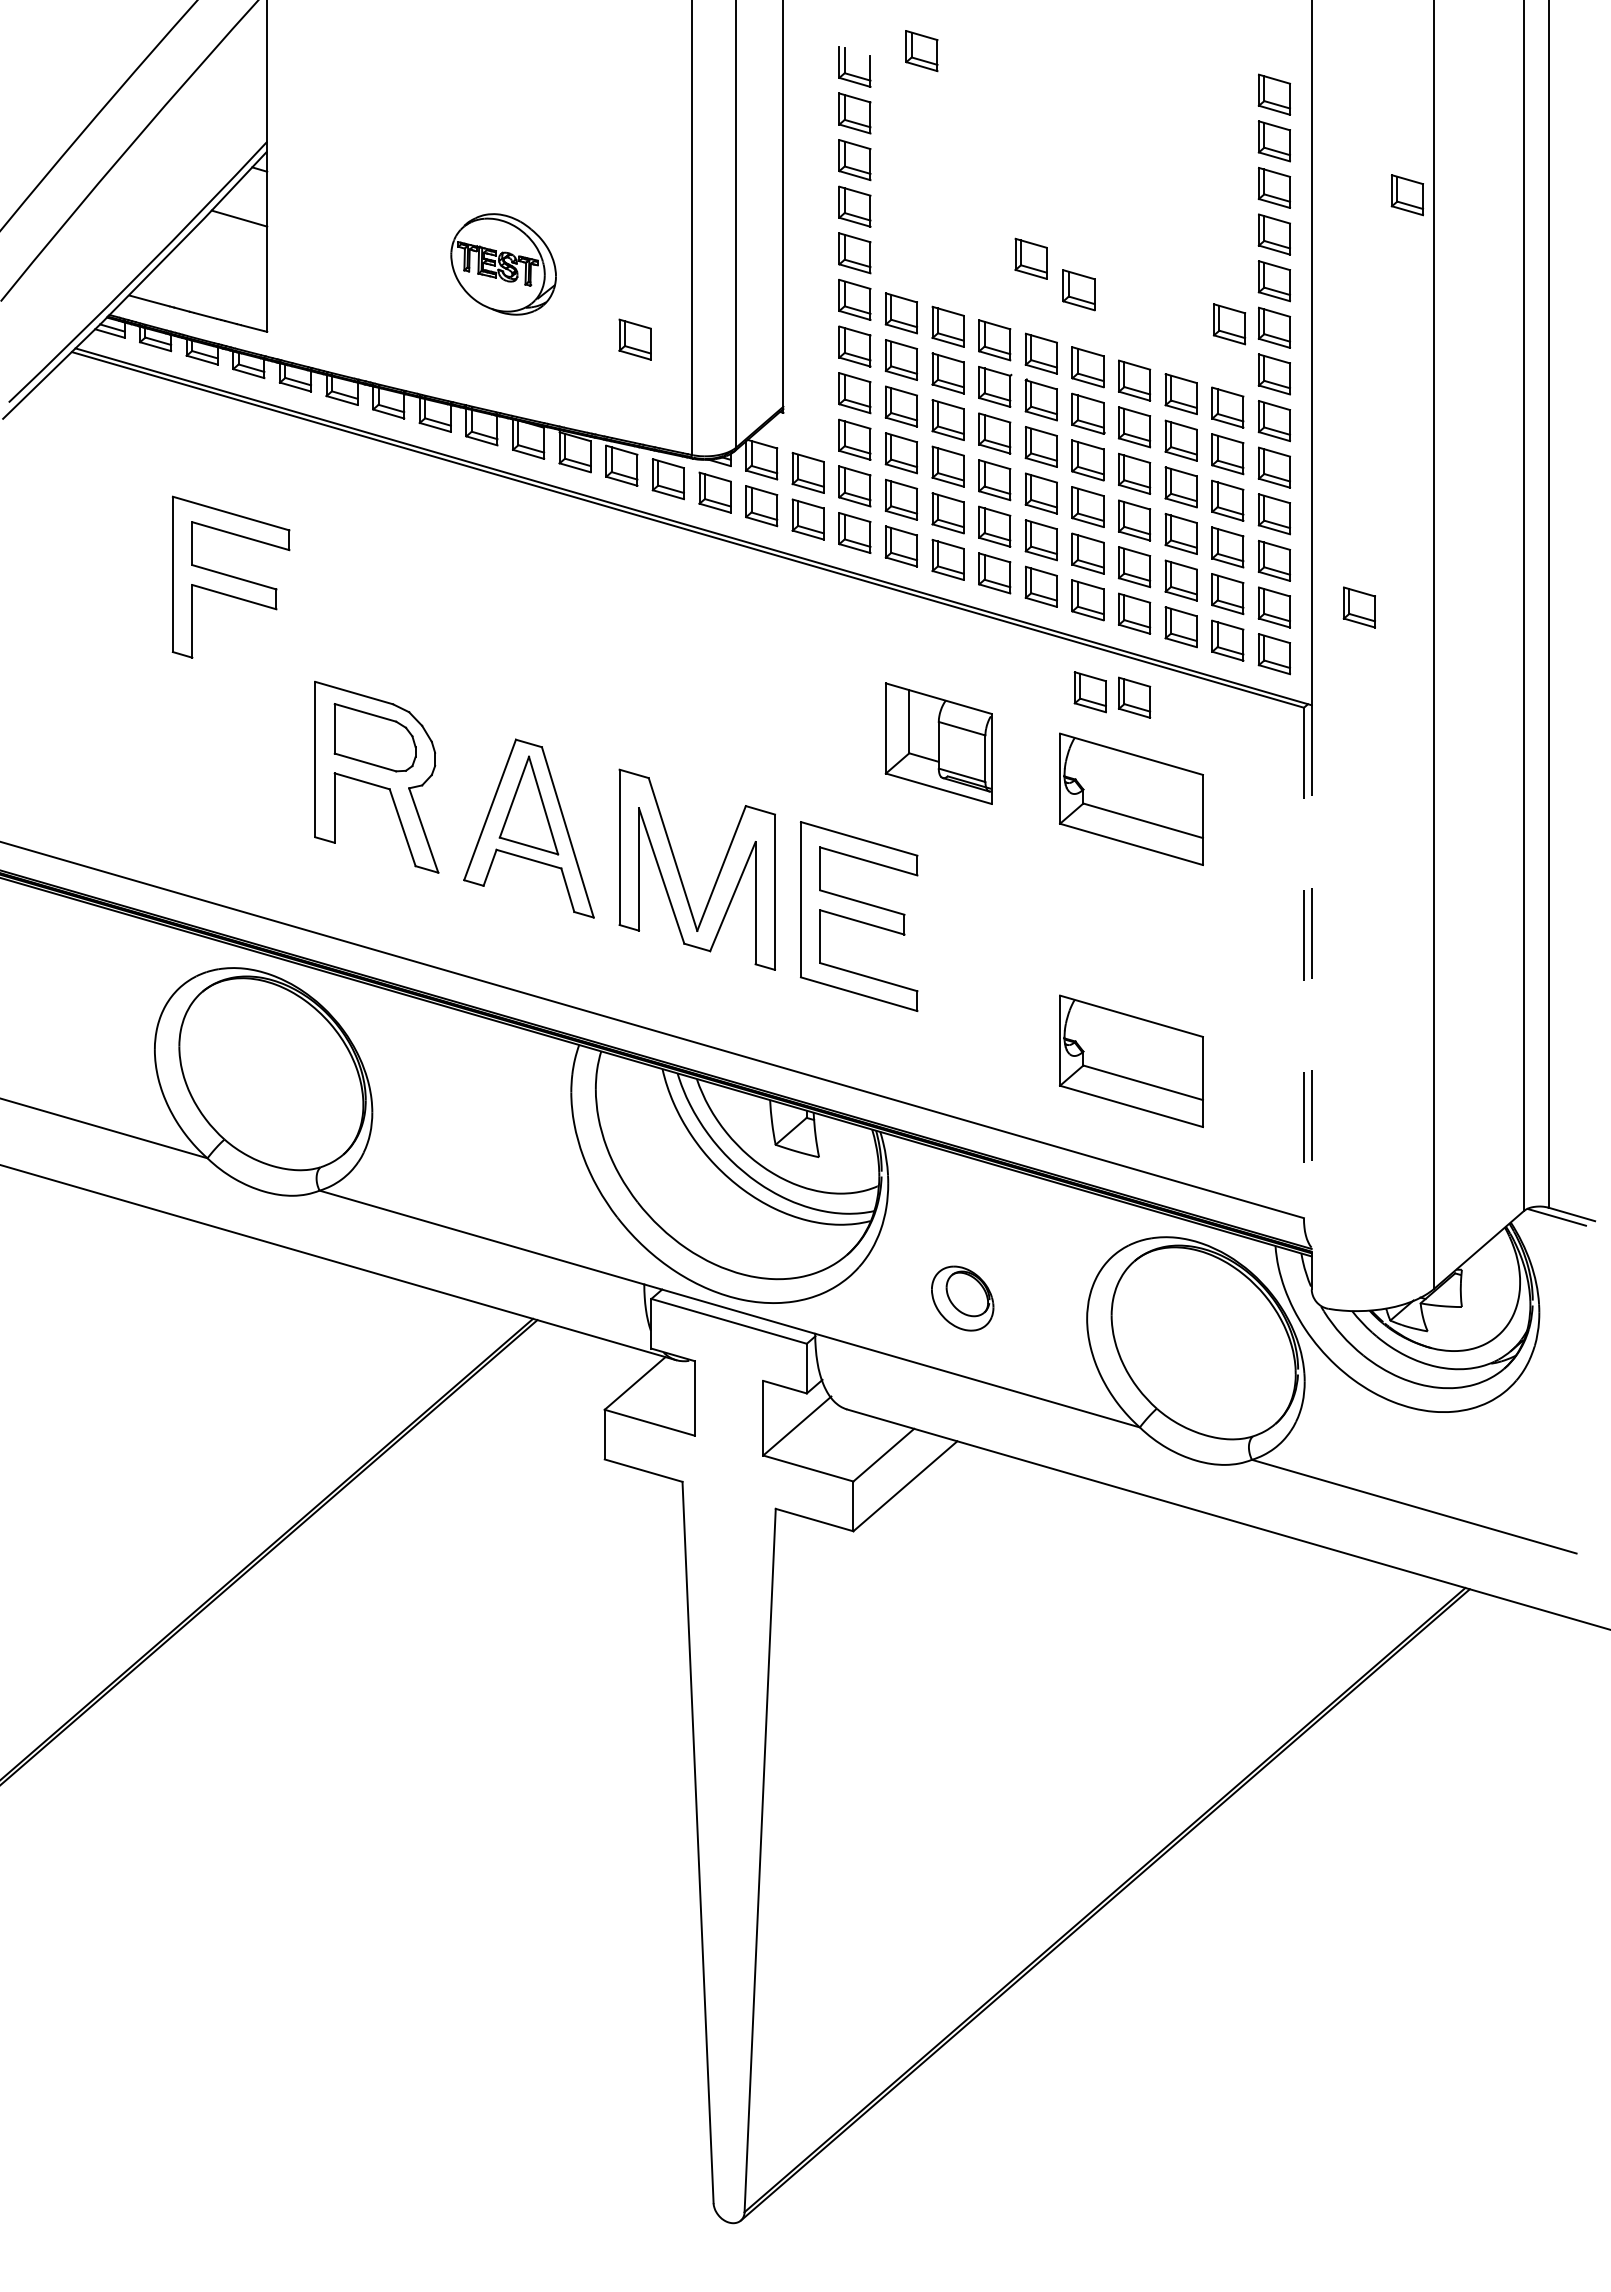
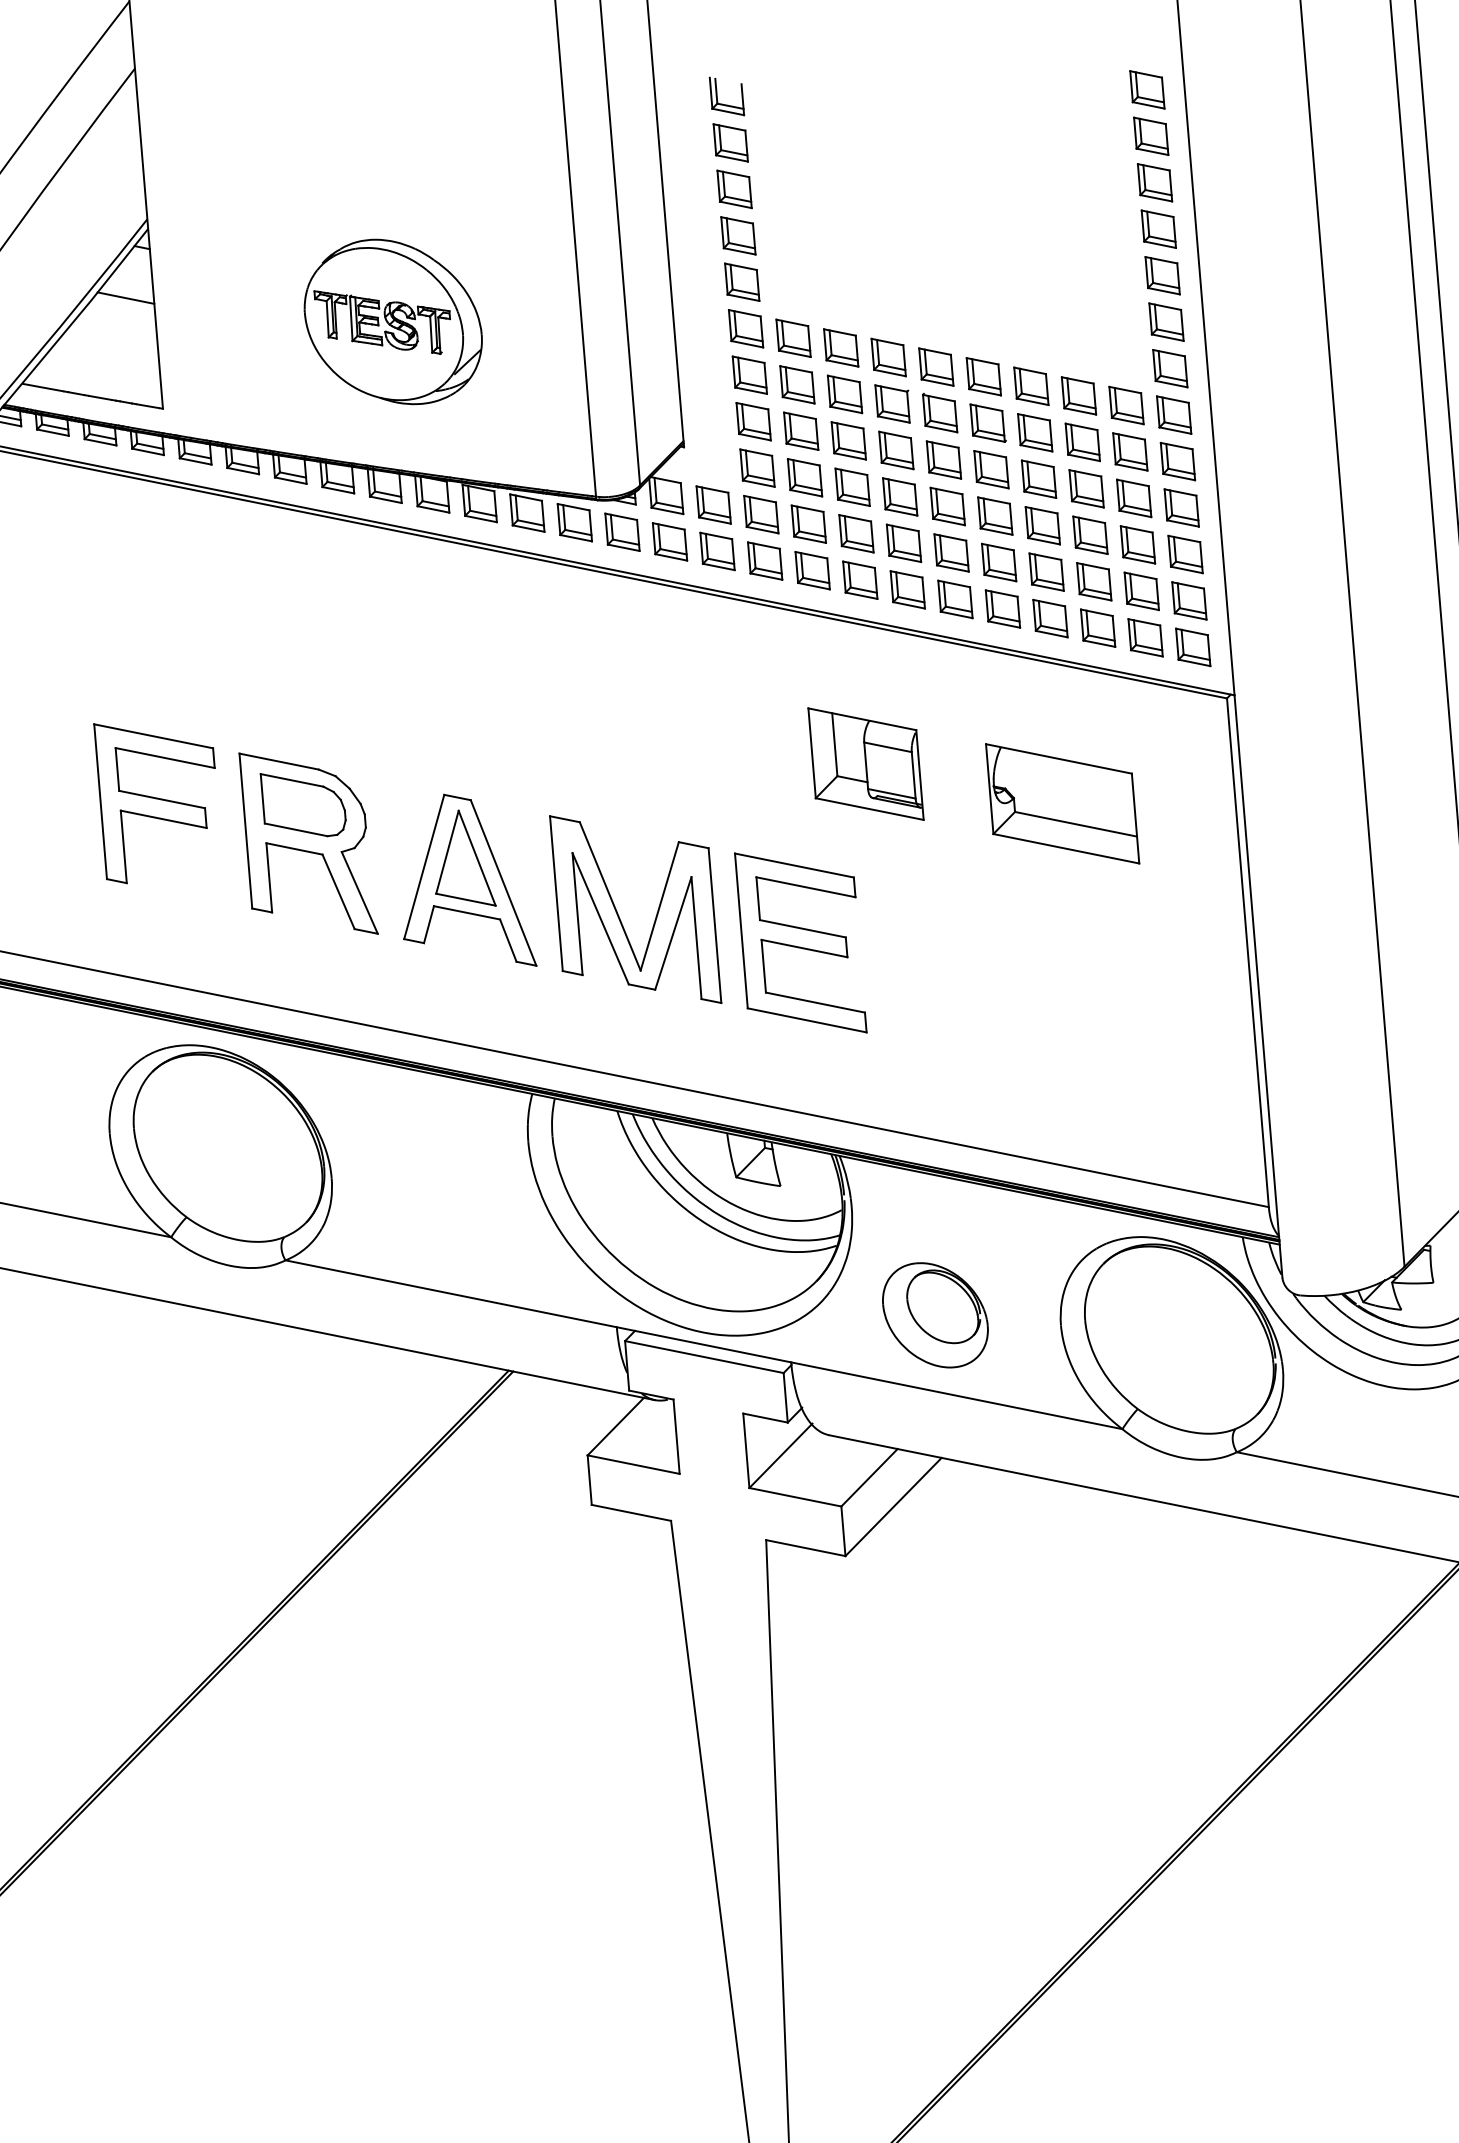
part: (921, 51) -> (792, 75), removed
part: (1406, 195) -> (1287, 179), removed
part: (1030, 258) -> (917, 273), removed
part: (503, 264) -> (392, 322), size x1.67
part: (1078, 290) -> (968, 301), removed
part: (1229, 324) -> (1121, 322), removed
part: (634, 339) -> (529, 386), removed
part: (230, 576) -> (158, 799), moved
part: (1358, 607) -> (1273, 594), removed
part: (1089, 692) -> (1012, 700), removed
part: (1134, 697) -> (1057, 702), removed
line: (1303, 963) -> (1247, 953), dashed -> solid
line: (1311, 997) -> (1258, 986), dashed -> solid
part: (1131, 1060) -> (1084, 1064), removed
part: (962, 1298) -> (935, 1315), size x1.67

